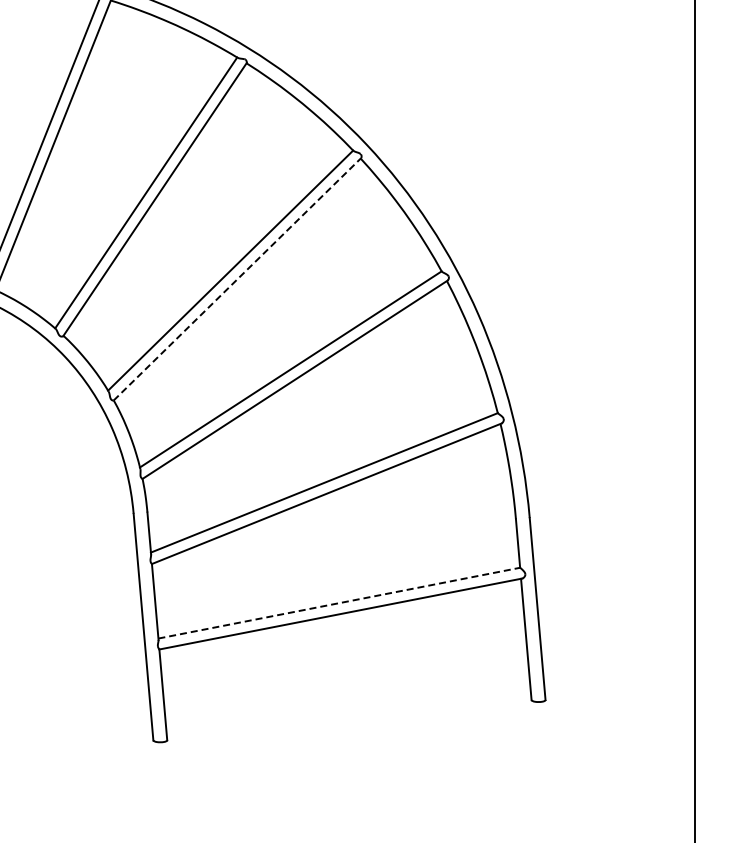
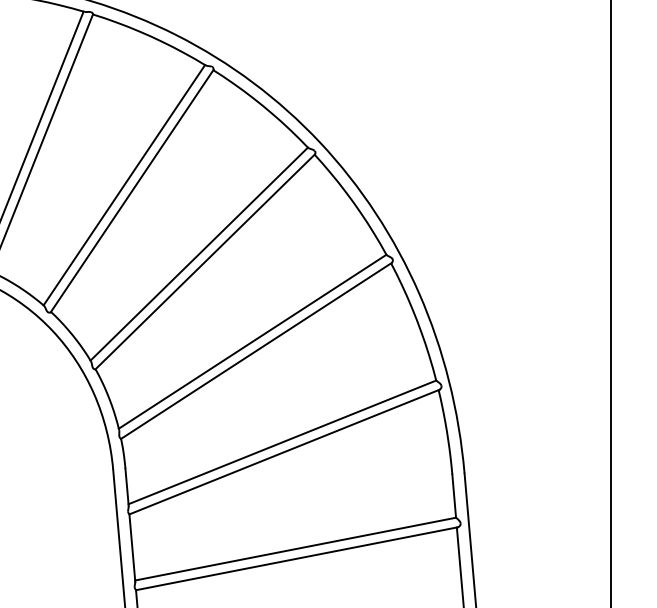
line: (237, 279) -> (205, 261), dashed -> solid
line: (339, 603) -> (295, 549), dashed -> solid

